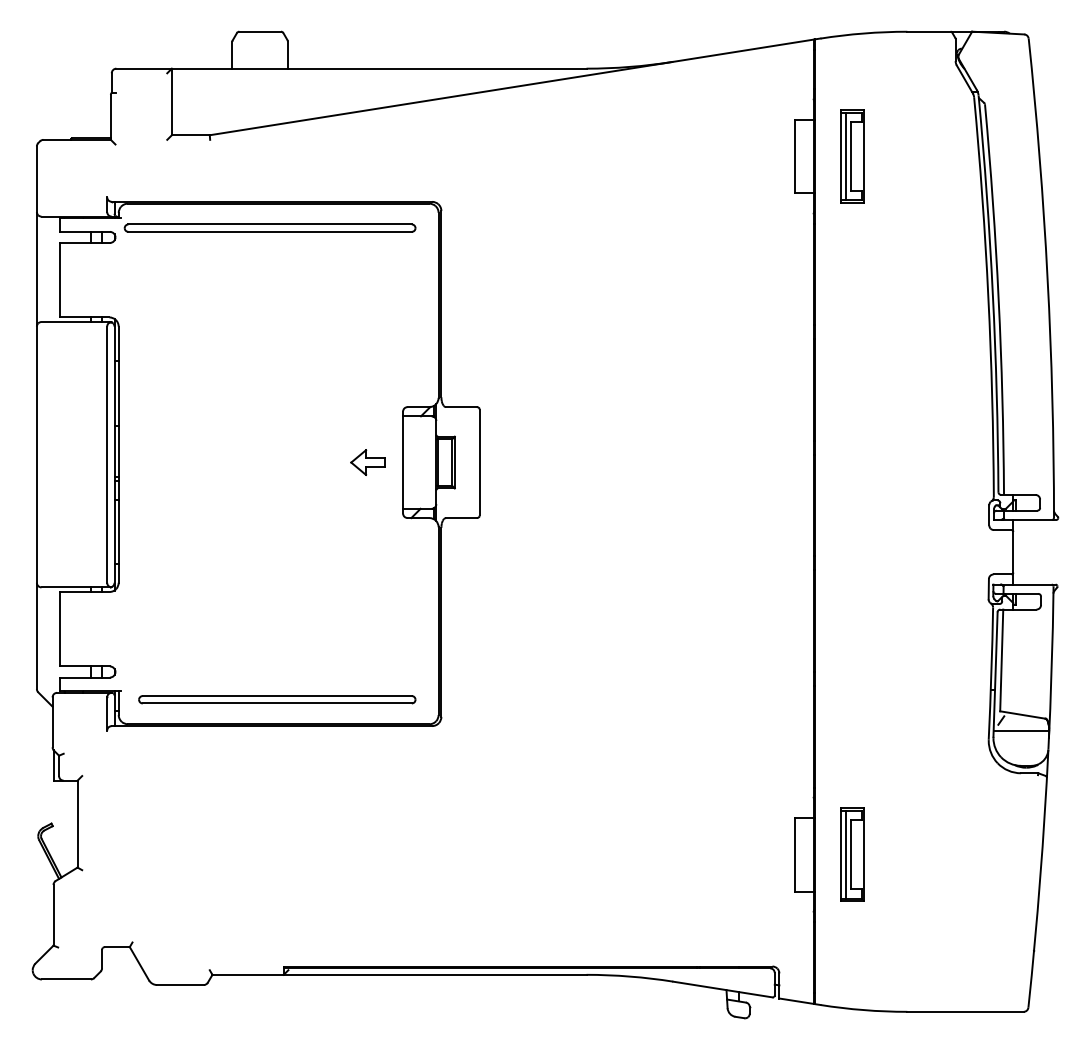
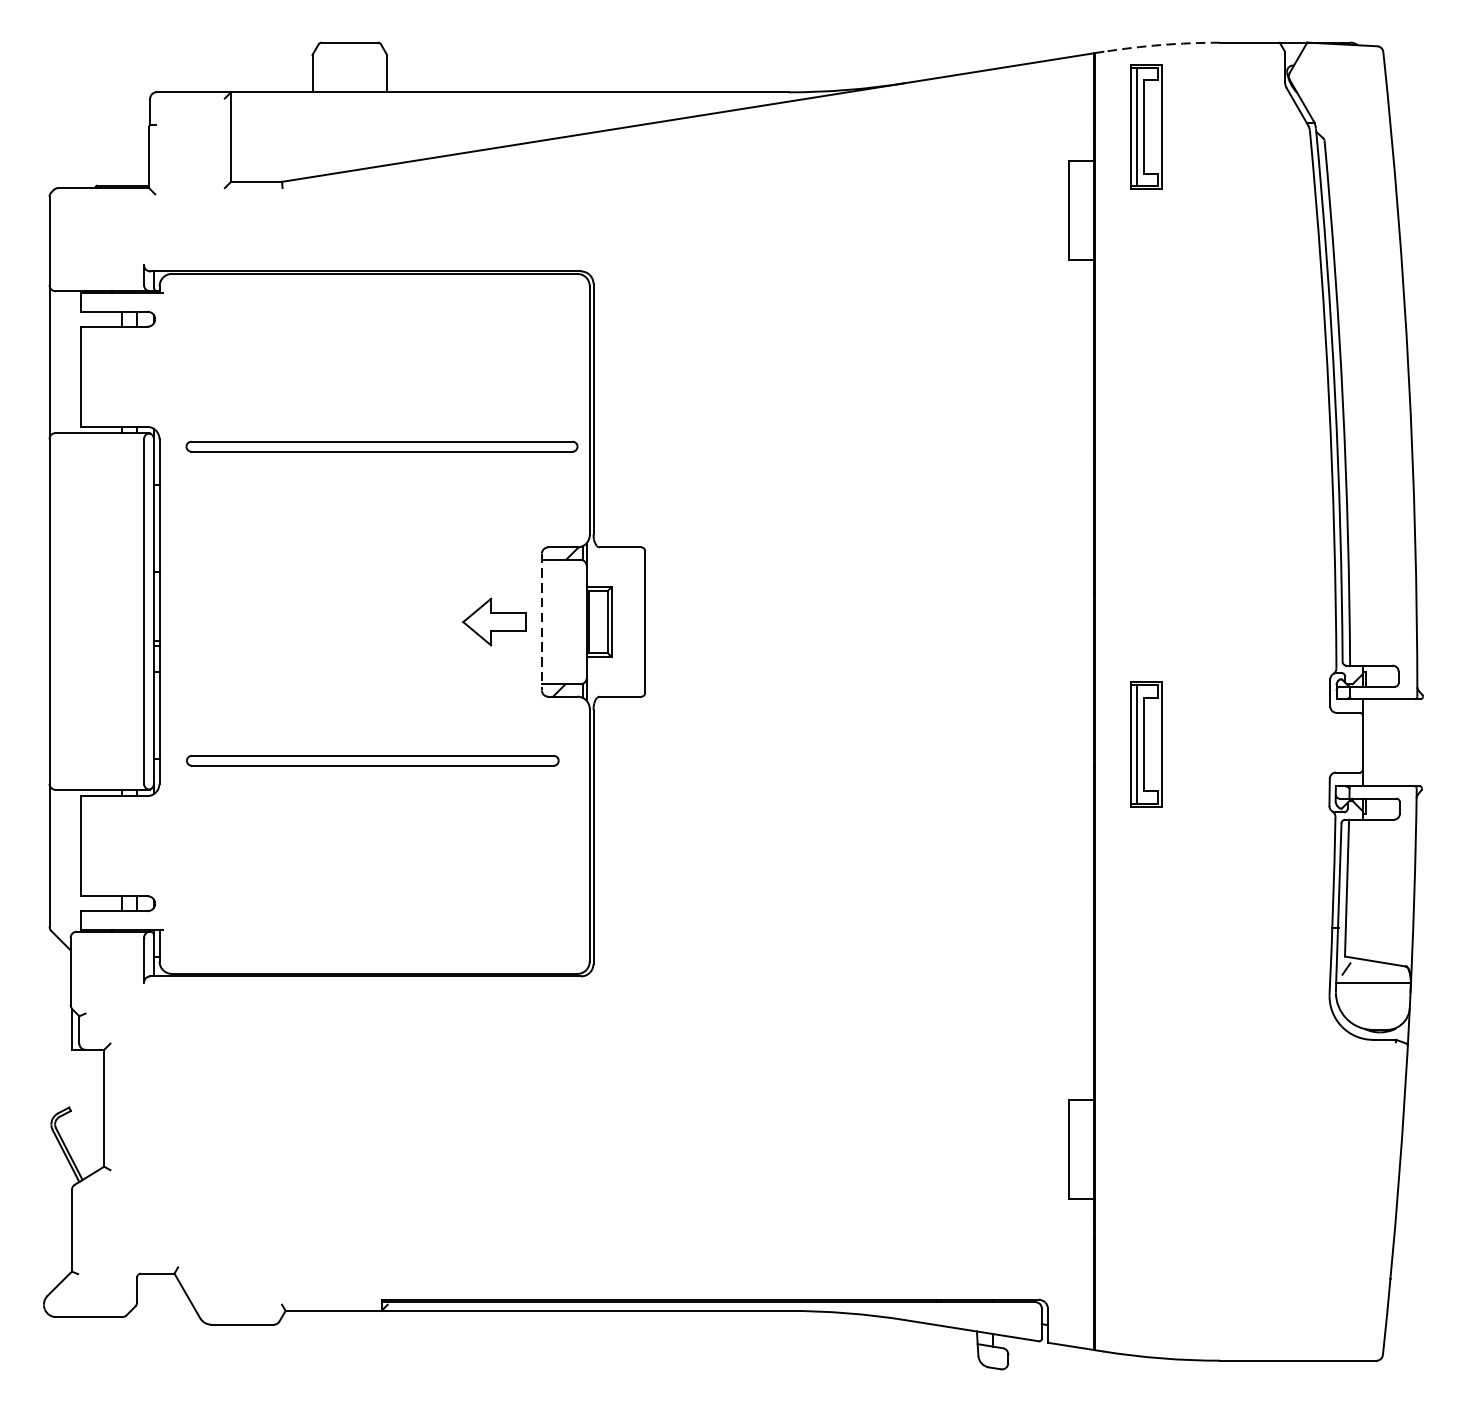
arc: (863, 33) -> (1161, 45), solid -> dashed
part: (852, 156) -> (1146, 127), moved
part: (269, 227) -> (381, 445), moved
part: (367, 462) -> (494, 621), size x1.4
line: (403, 462) -> (542, 621), solid -> dashed
part: (277, 699) -> (373, 760), moved
part: (852, 854) -> (1146, 744), moved

